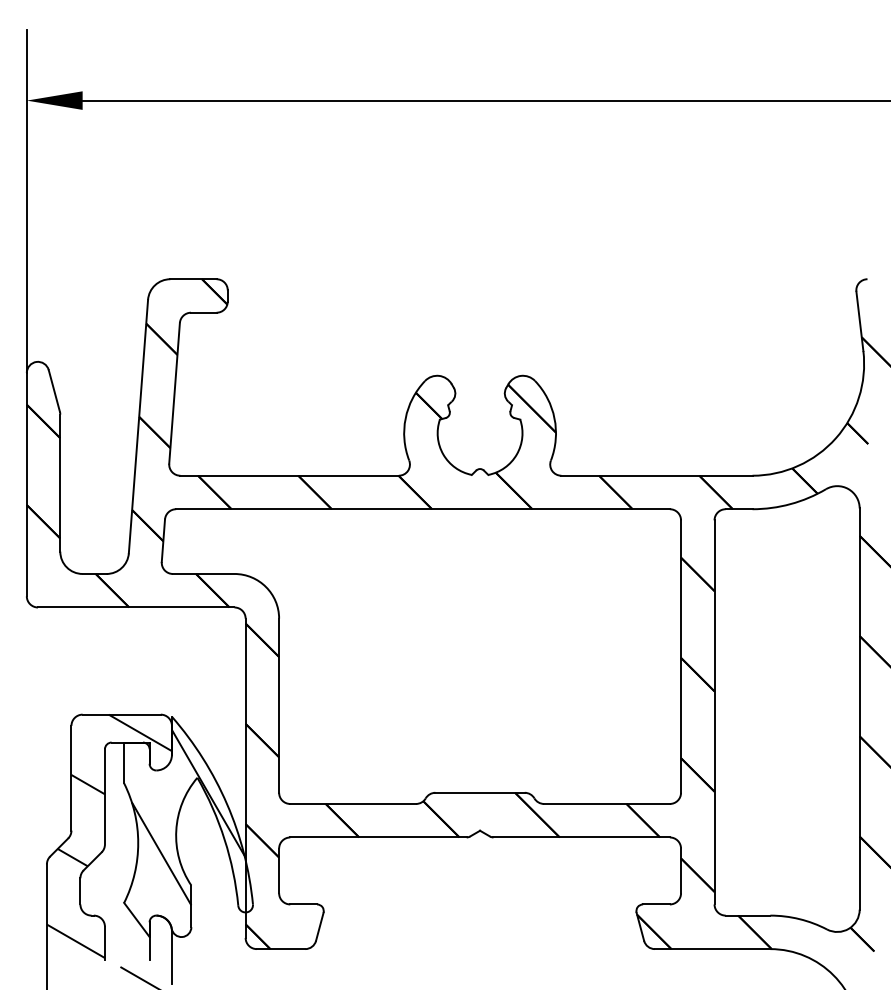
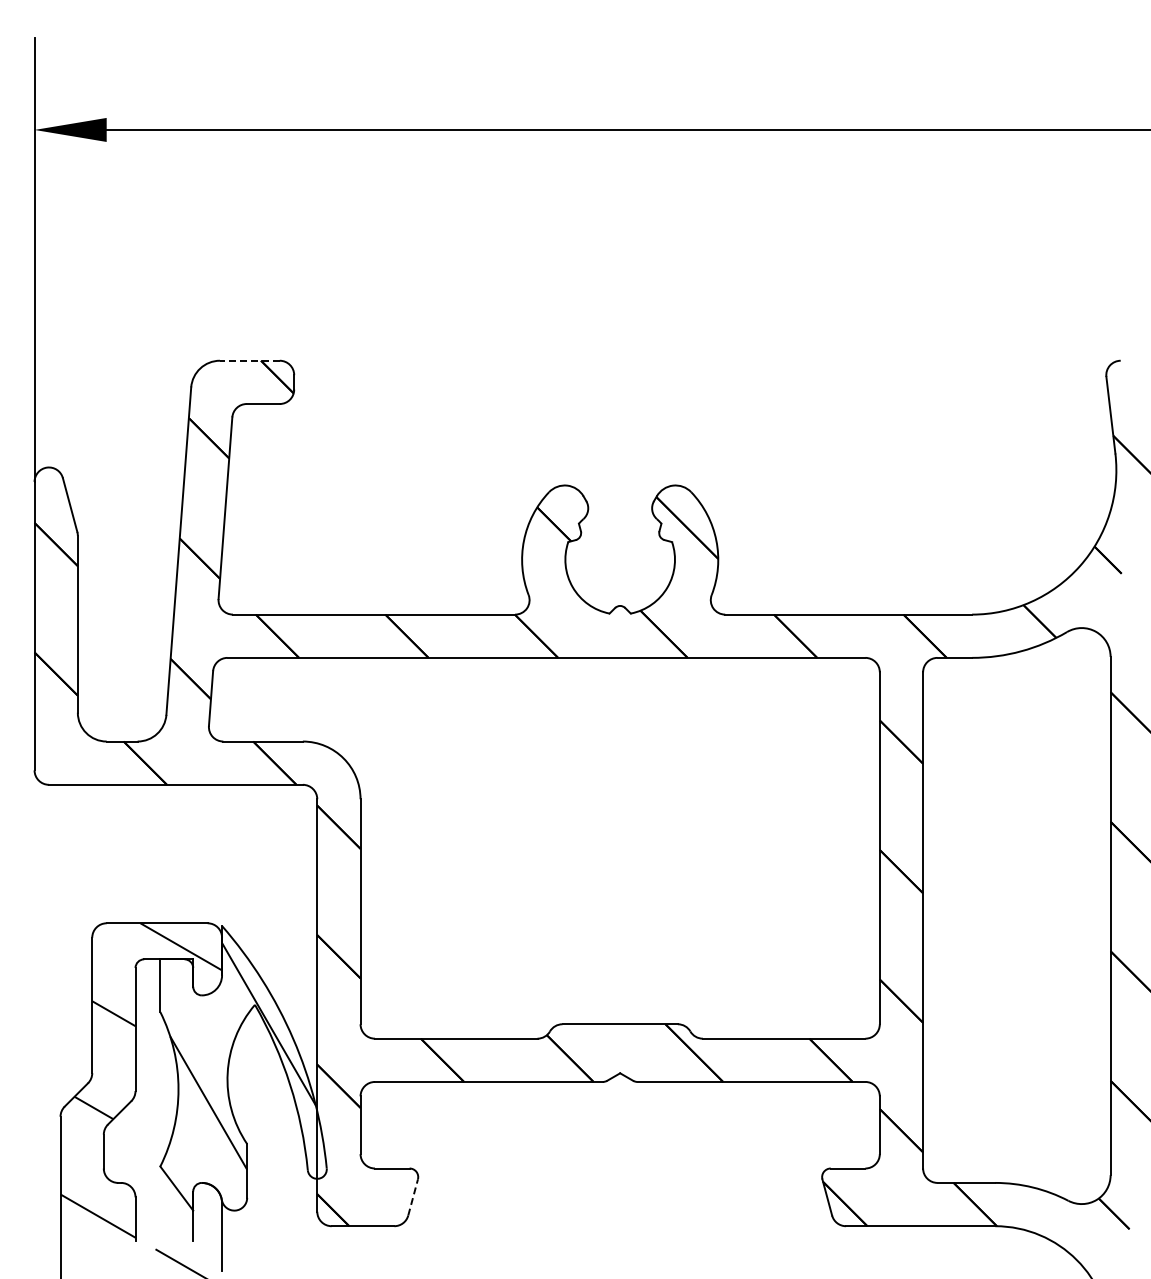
line: (193, 279) -> (249, 360), solid -> dashed
line: (320, 926) -> (413, 1197), solid -> dashed

